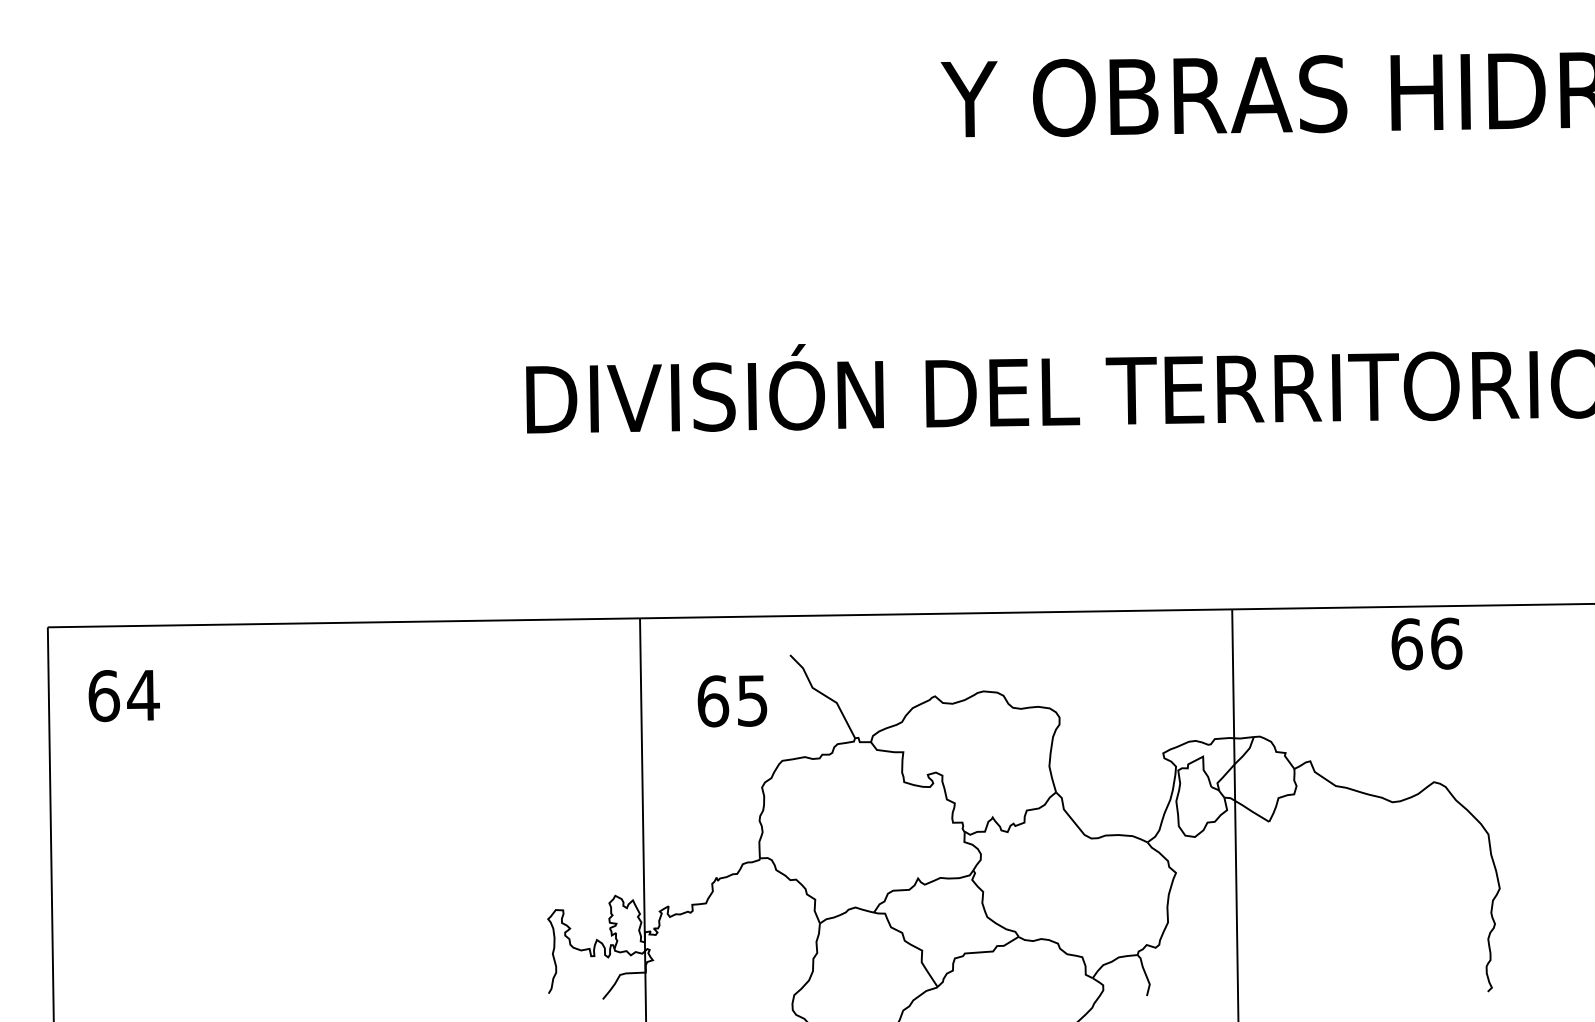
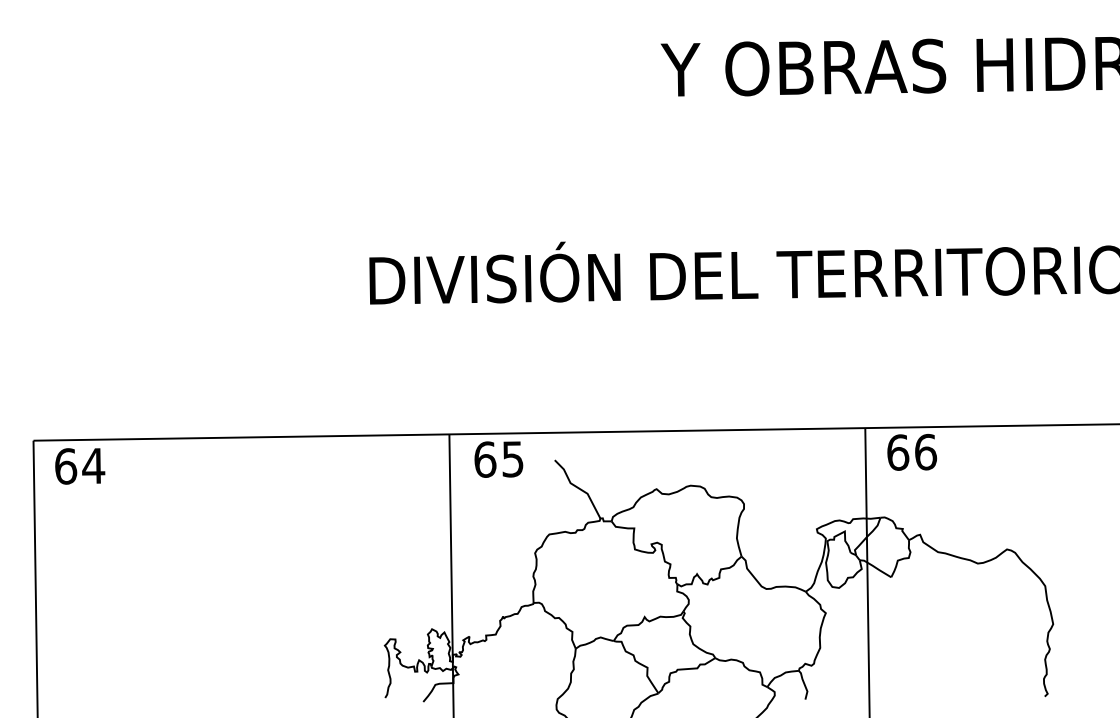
text: (1426, 643) -> (911, 452), moved
text: (123, 696) -> (79, 466), moved
text: (732, 701) -> (498, 459), moved

